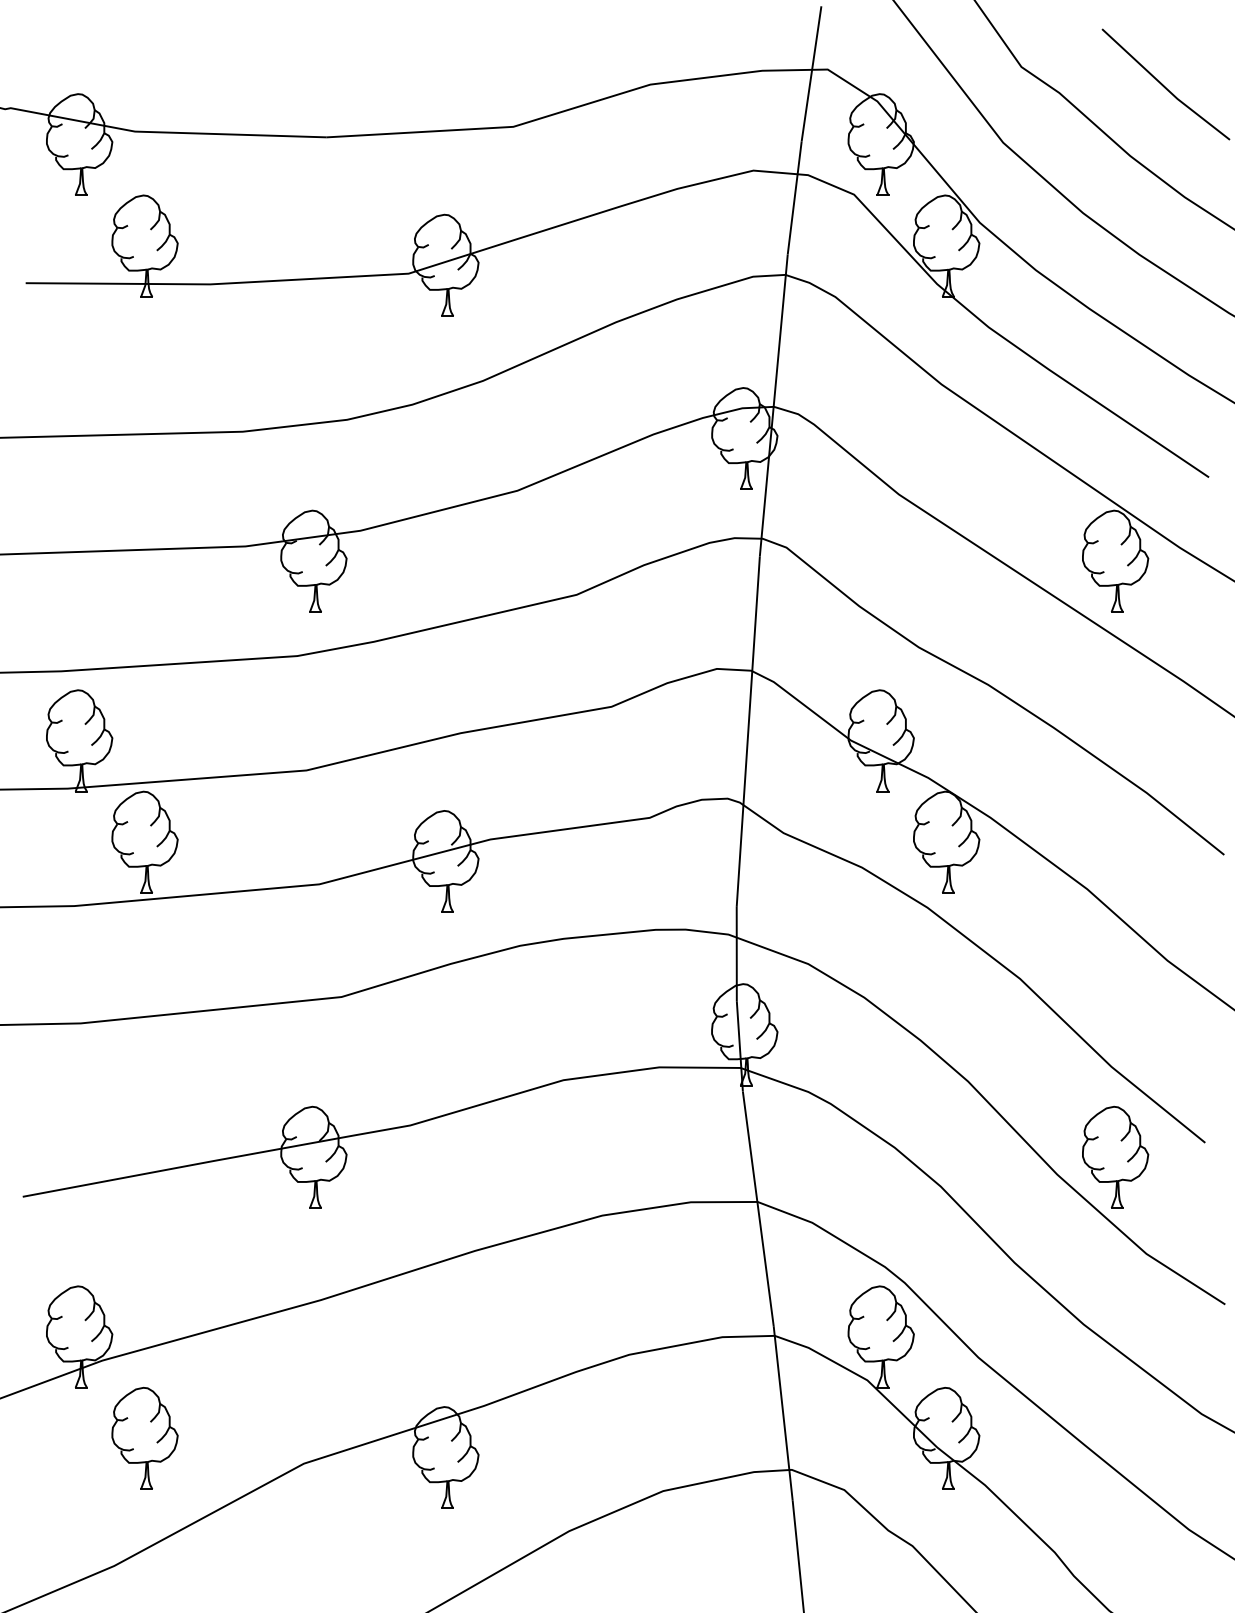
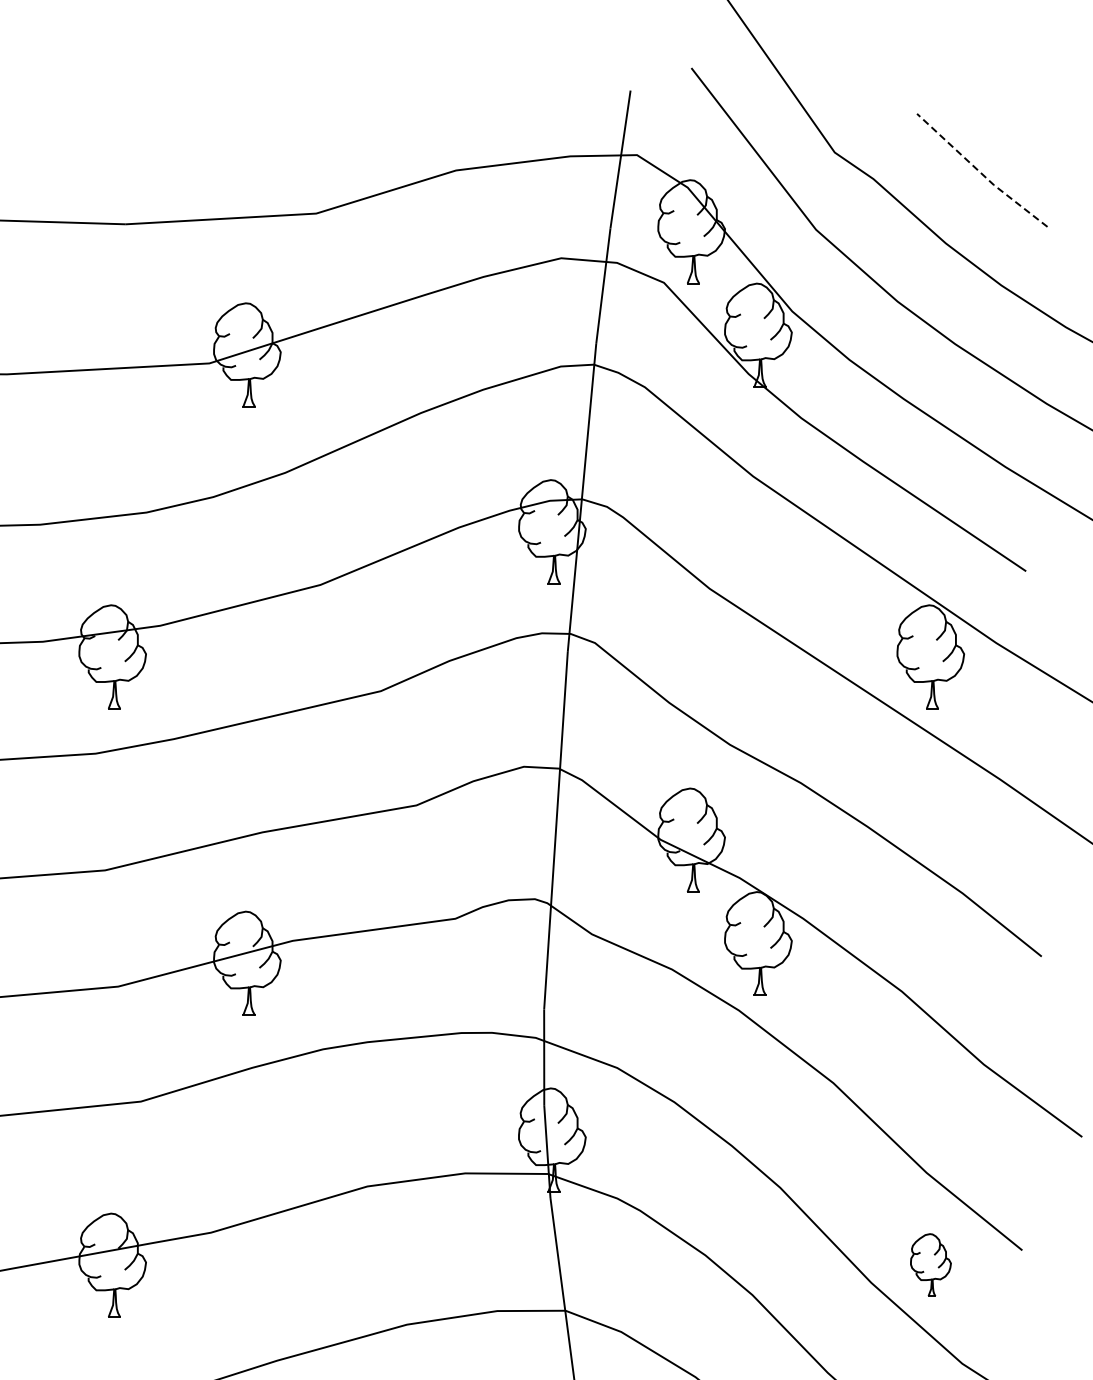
line: (1164, 86) -> (980, 172), solid -> dashed
part: (1115, 1156) -> (930, 1264), size x0.6

